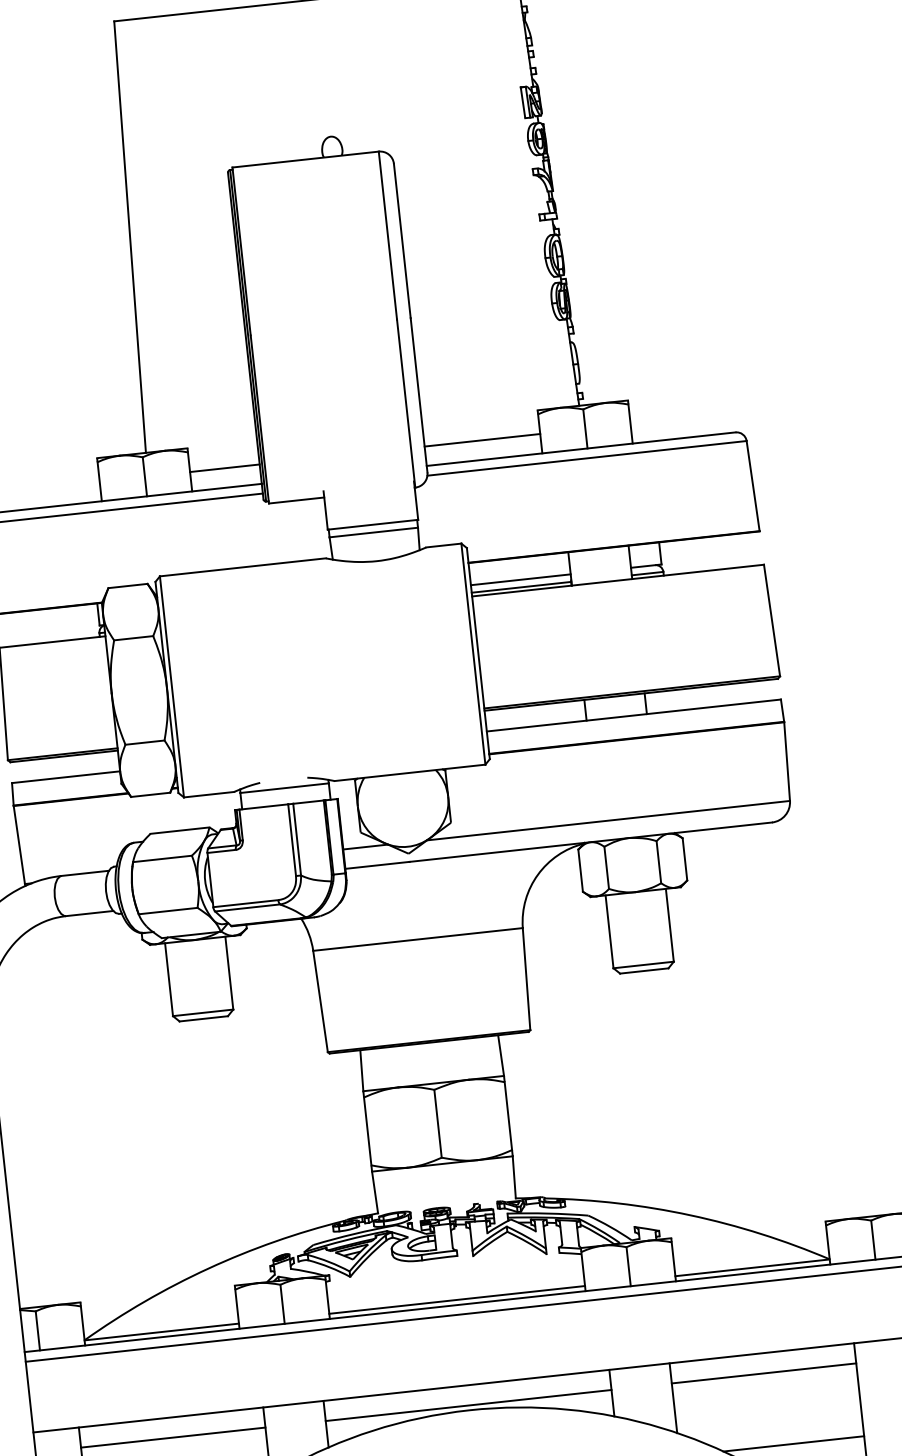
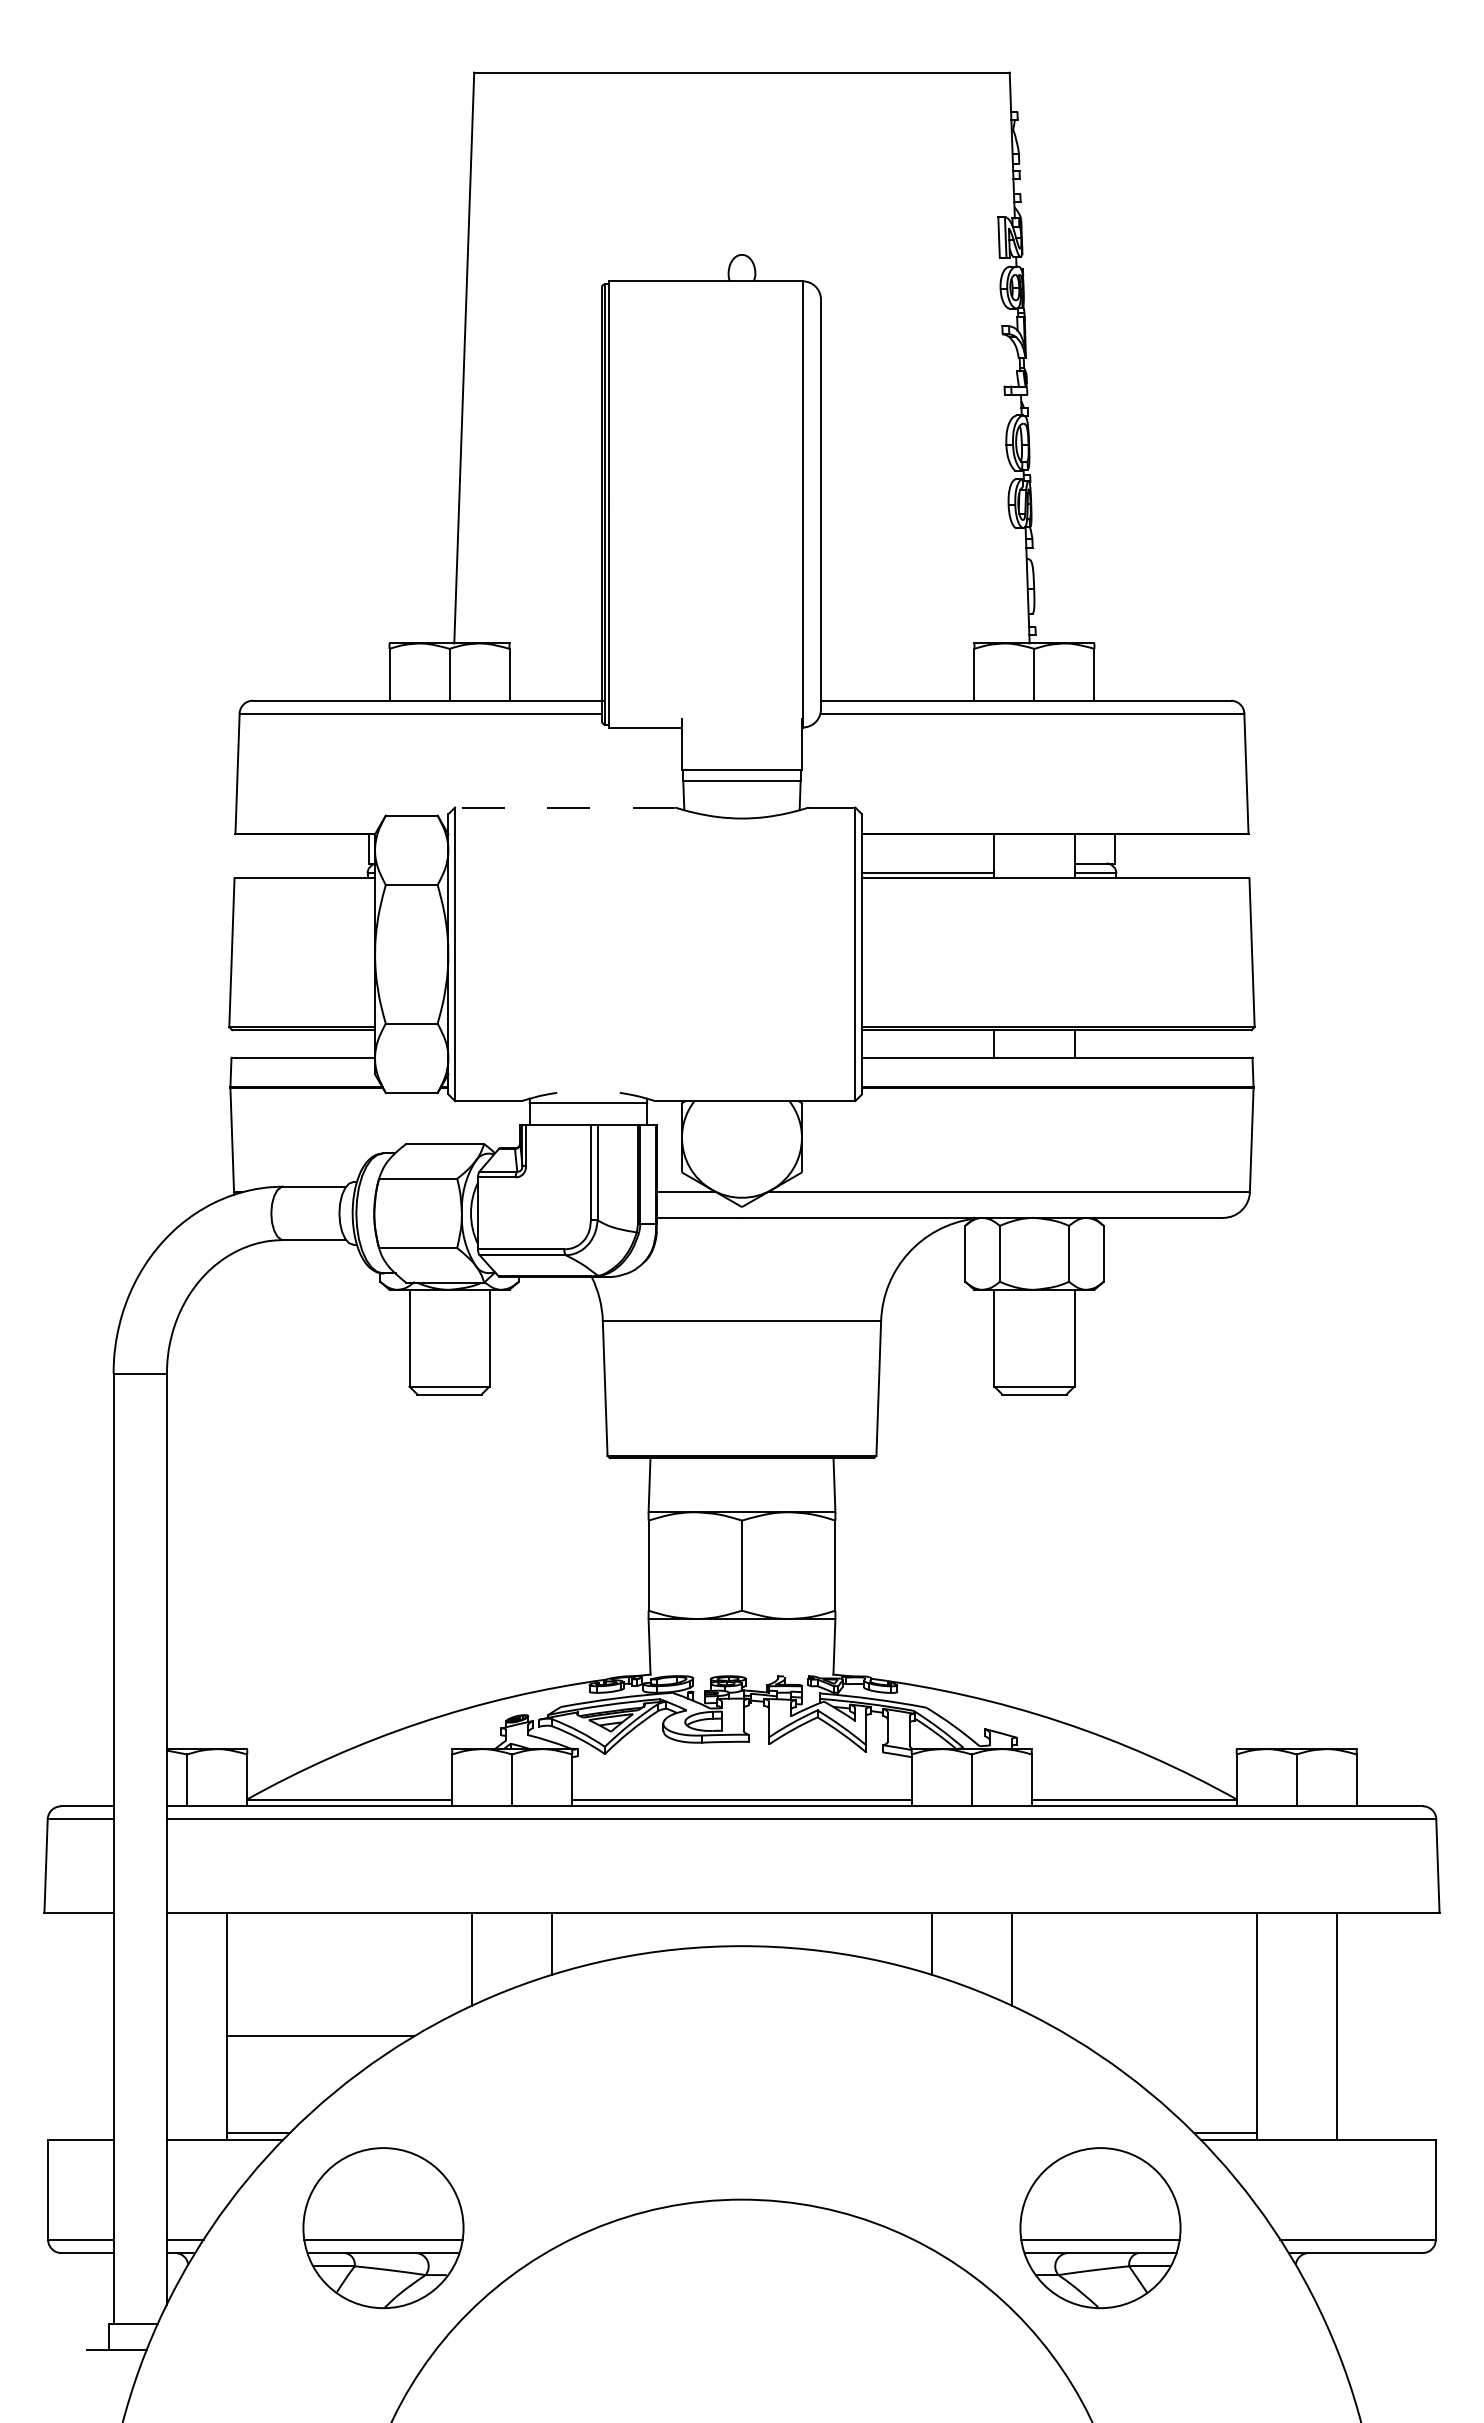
line: (482, 439) -> (897, 674), removed
line: (224, 467) -> (555, 674), removed
line: (242, 567) -> (564, 807), solid -> dashed
line: (520, 579) -> (927, 863), removed
line: (763, 1373) -> (1133, 1939), removed
line: (468, 1405) -> (741, 1939), removed
line: (173, 1437) -> (349, 1939), removed
line: (793, 1443) -> (1162, 2036), removed

